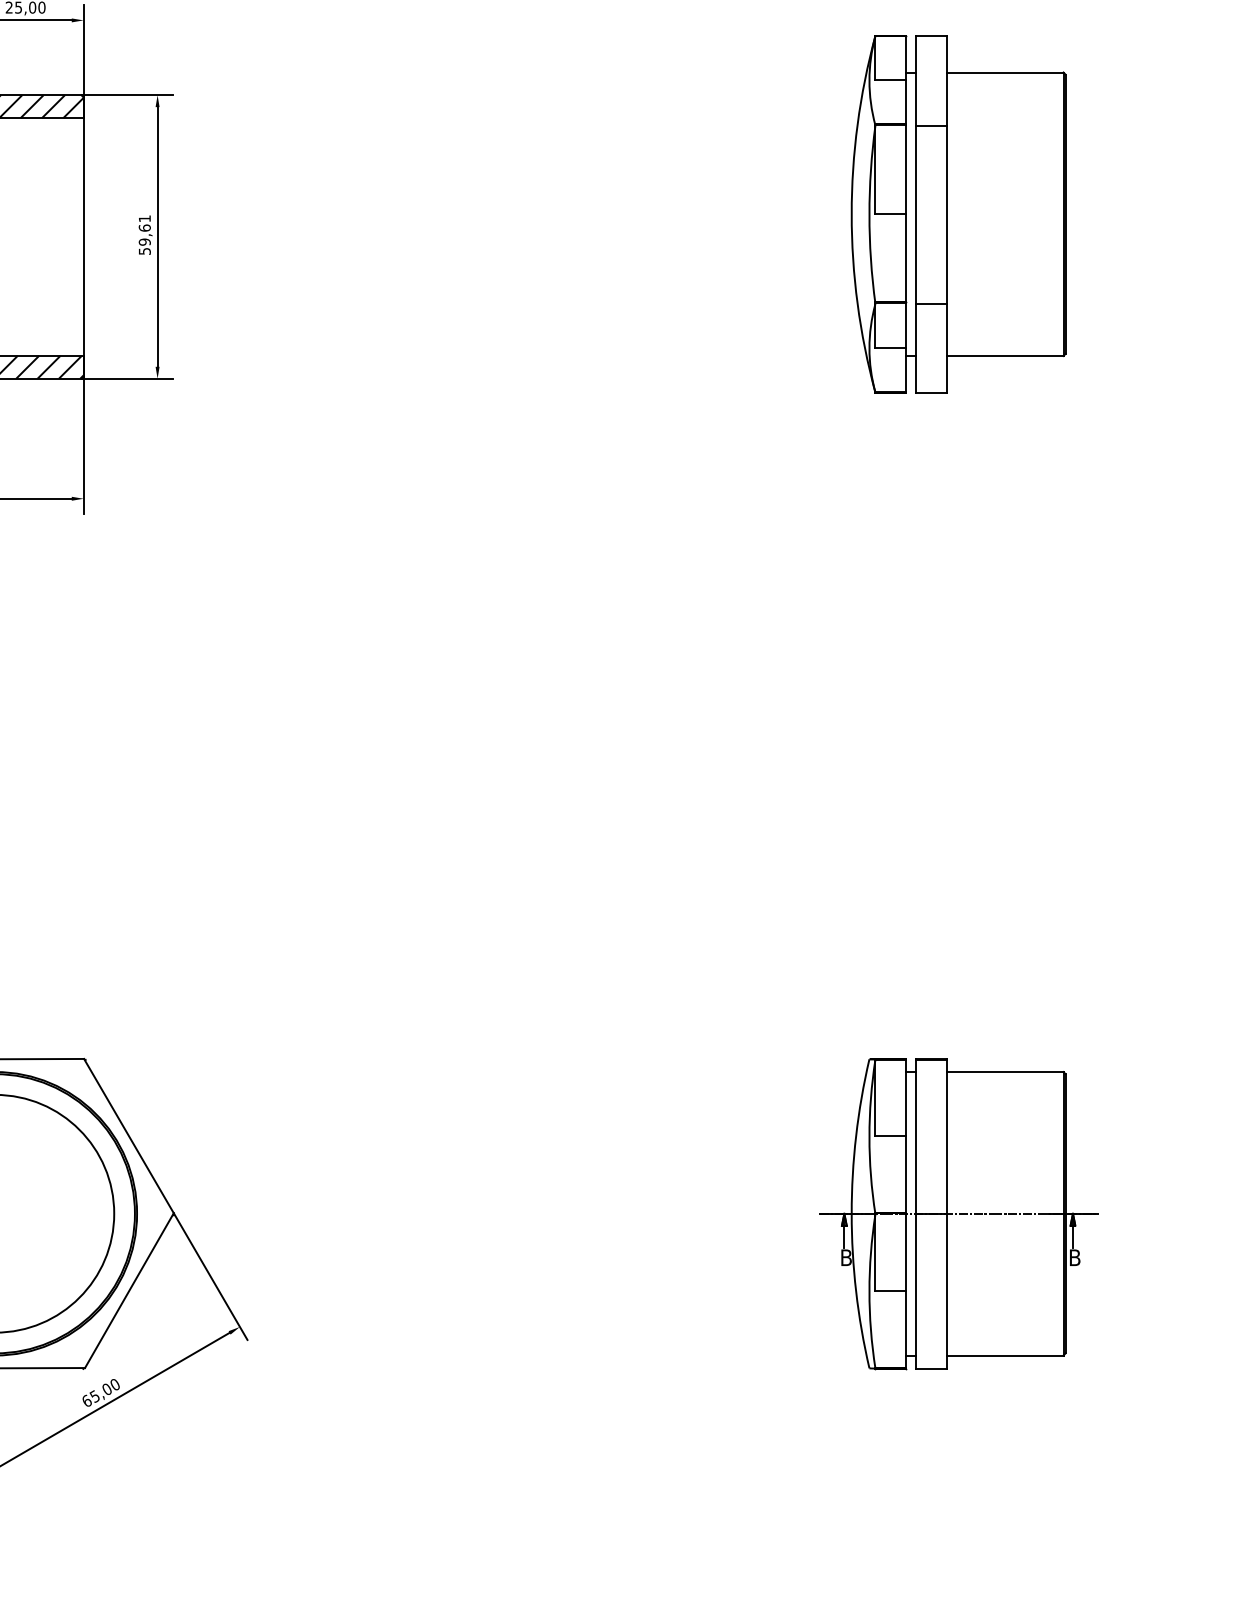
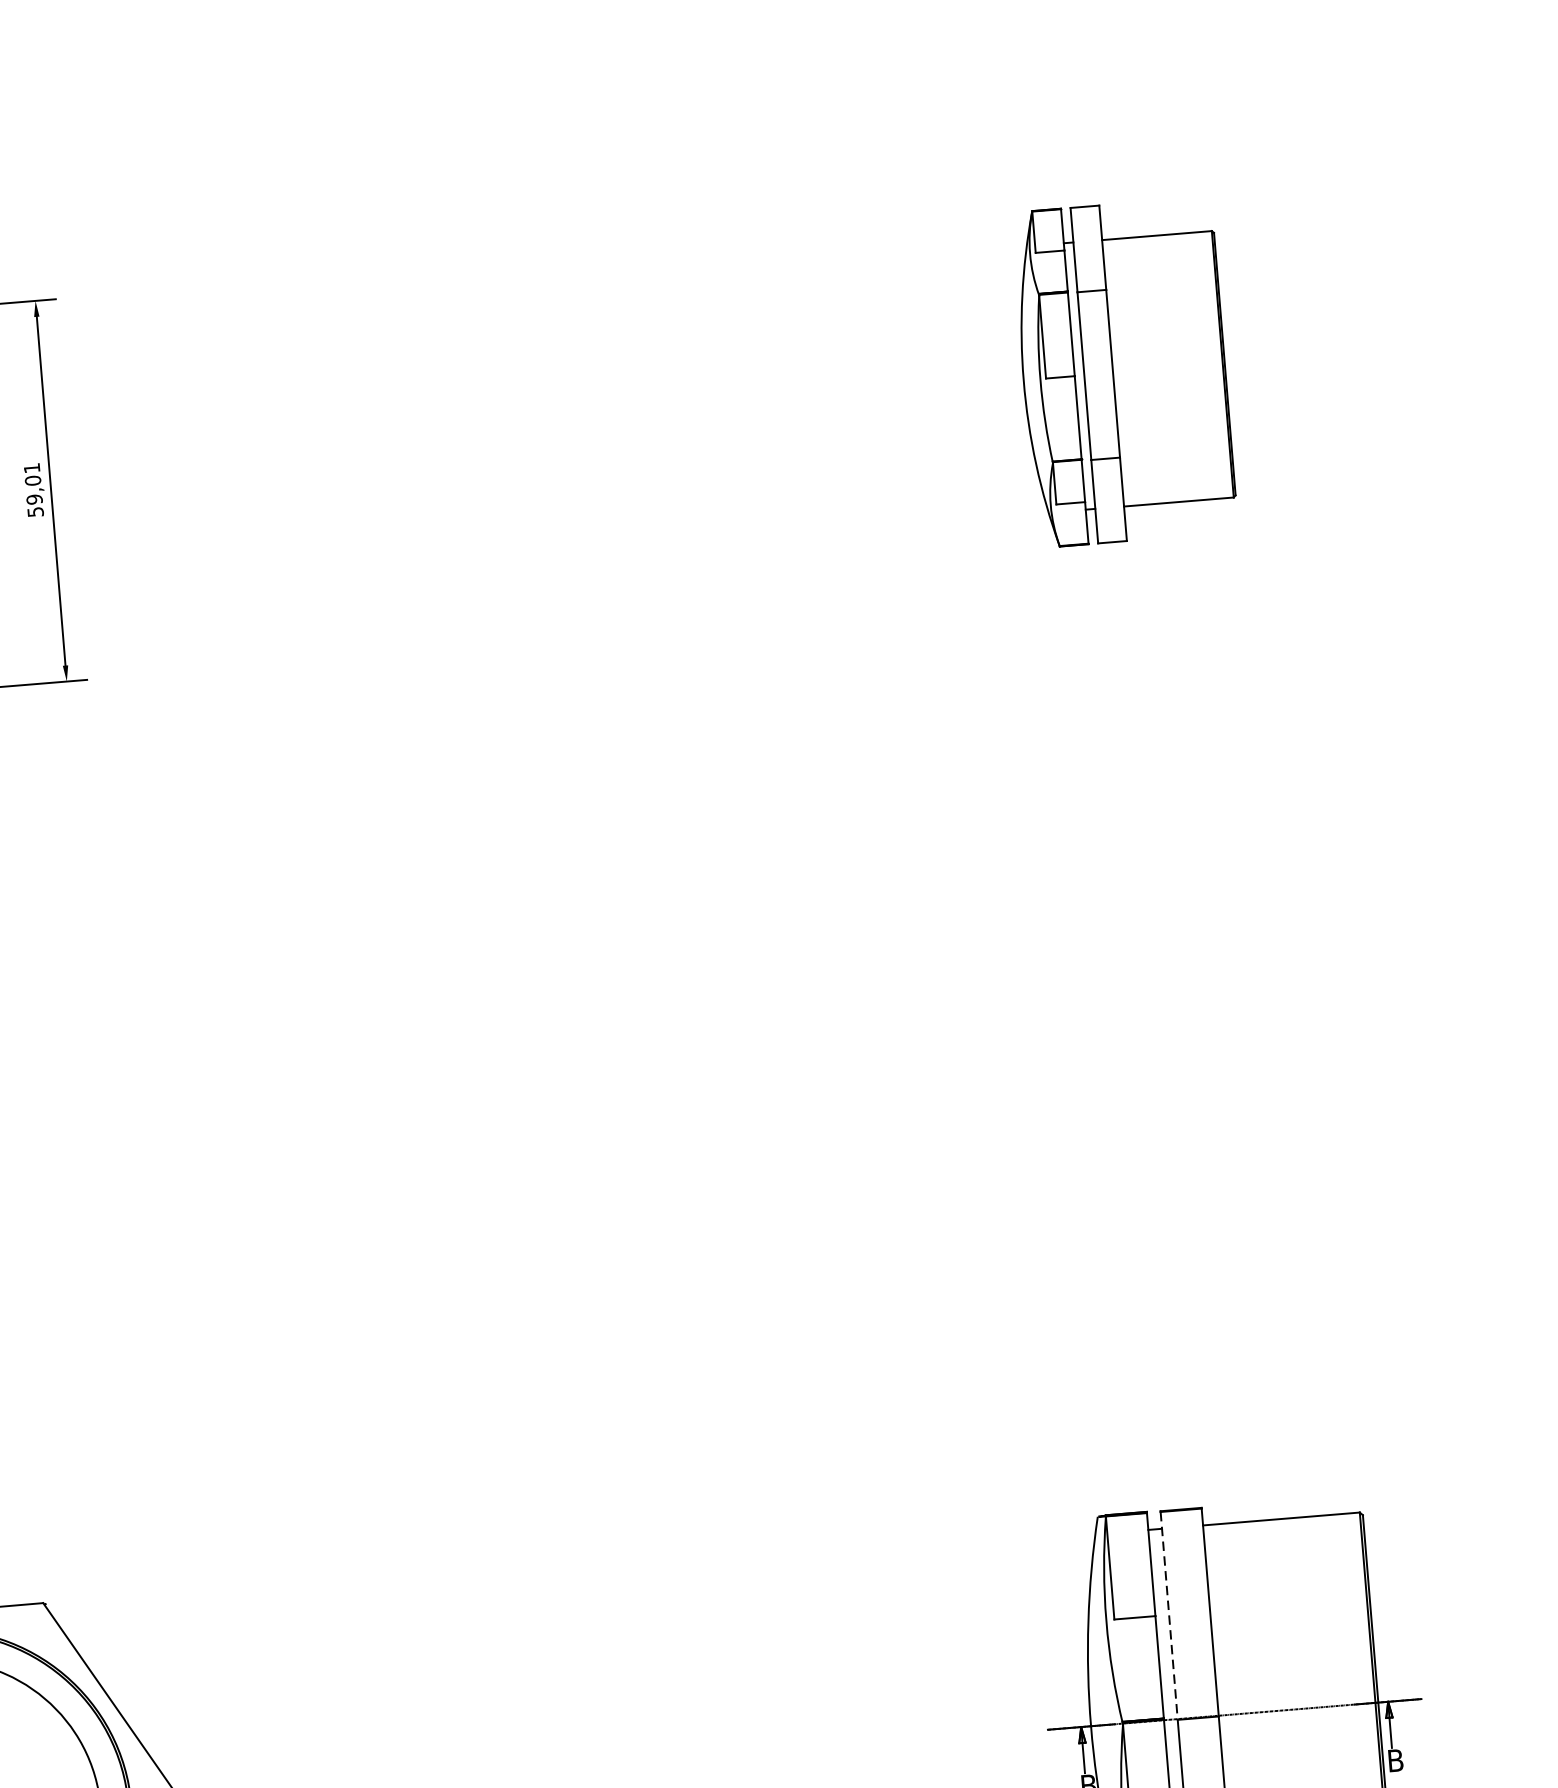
part: (958, 214) -> (1124, 372), size x0.7
text: (144, 227) -> (32, 479), 59,61 -> 59,01
line: (916, 1137) -> (1169, 1616), solid -> dashed

